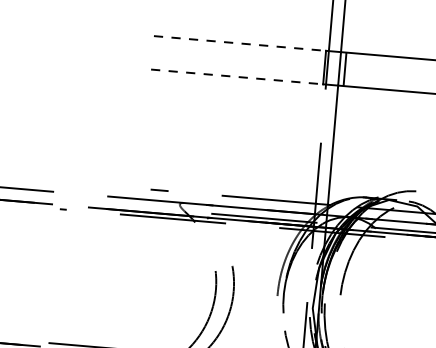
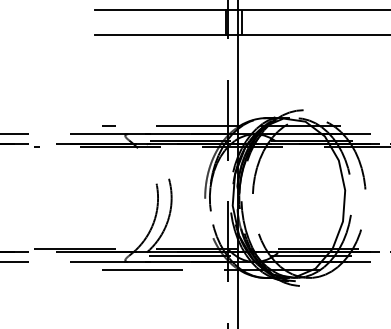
line: (240, 43) -> (160, 9), dashed -> solid
line: (237, 77) -> (160, 35), dashed -> solid

